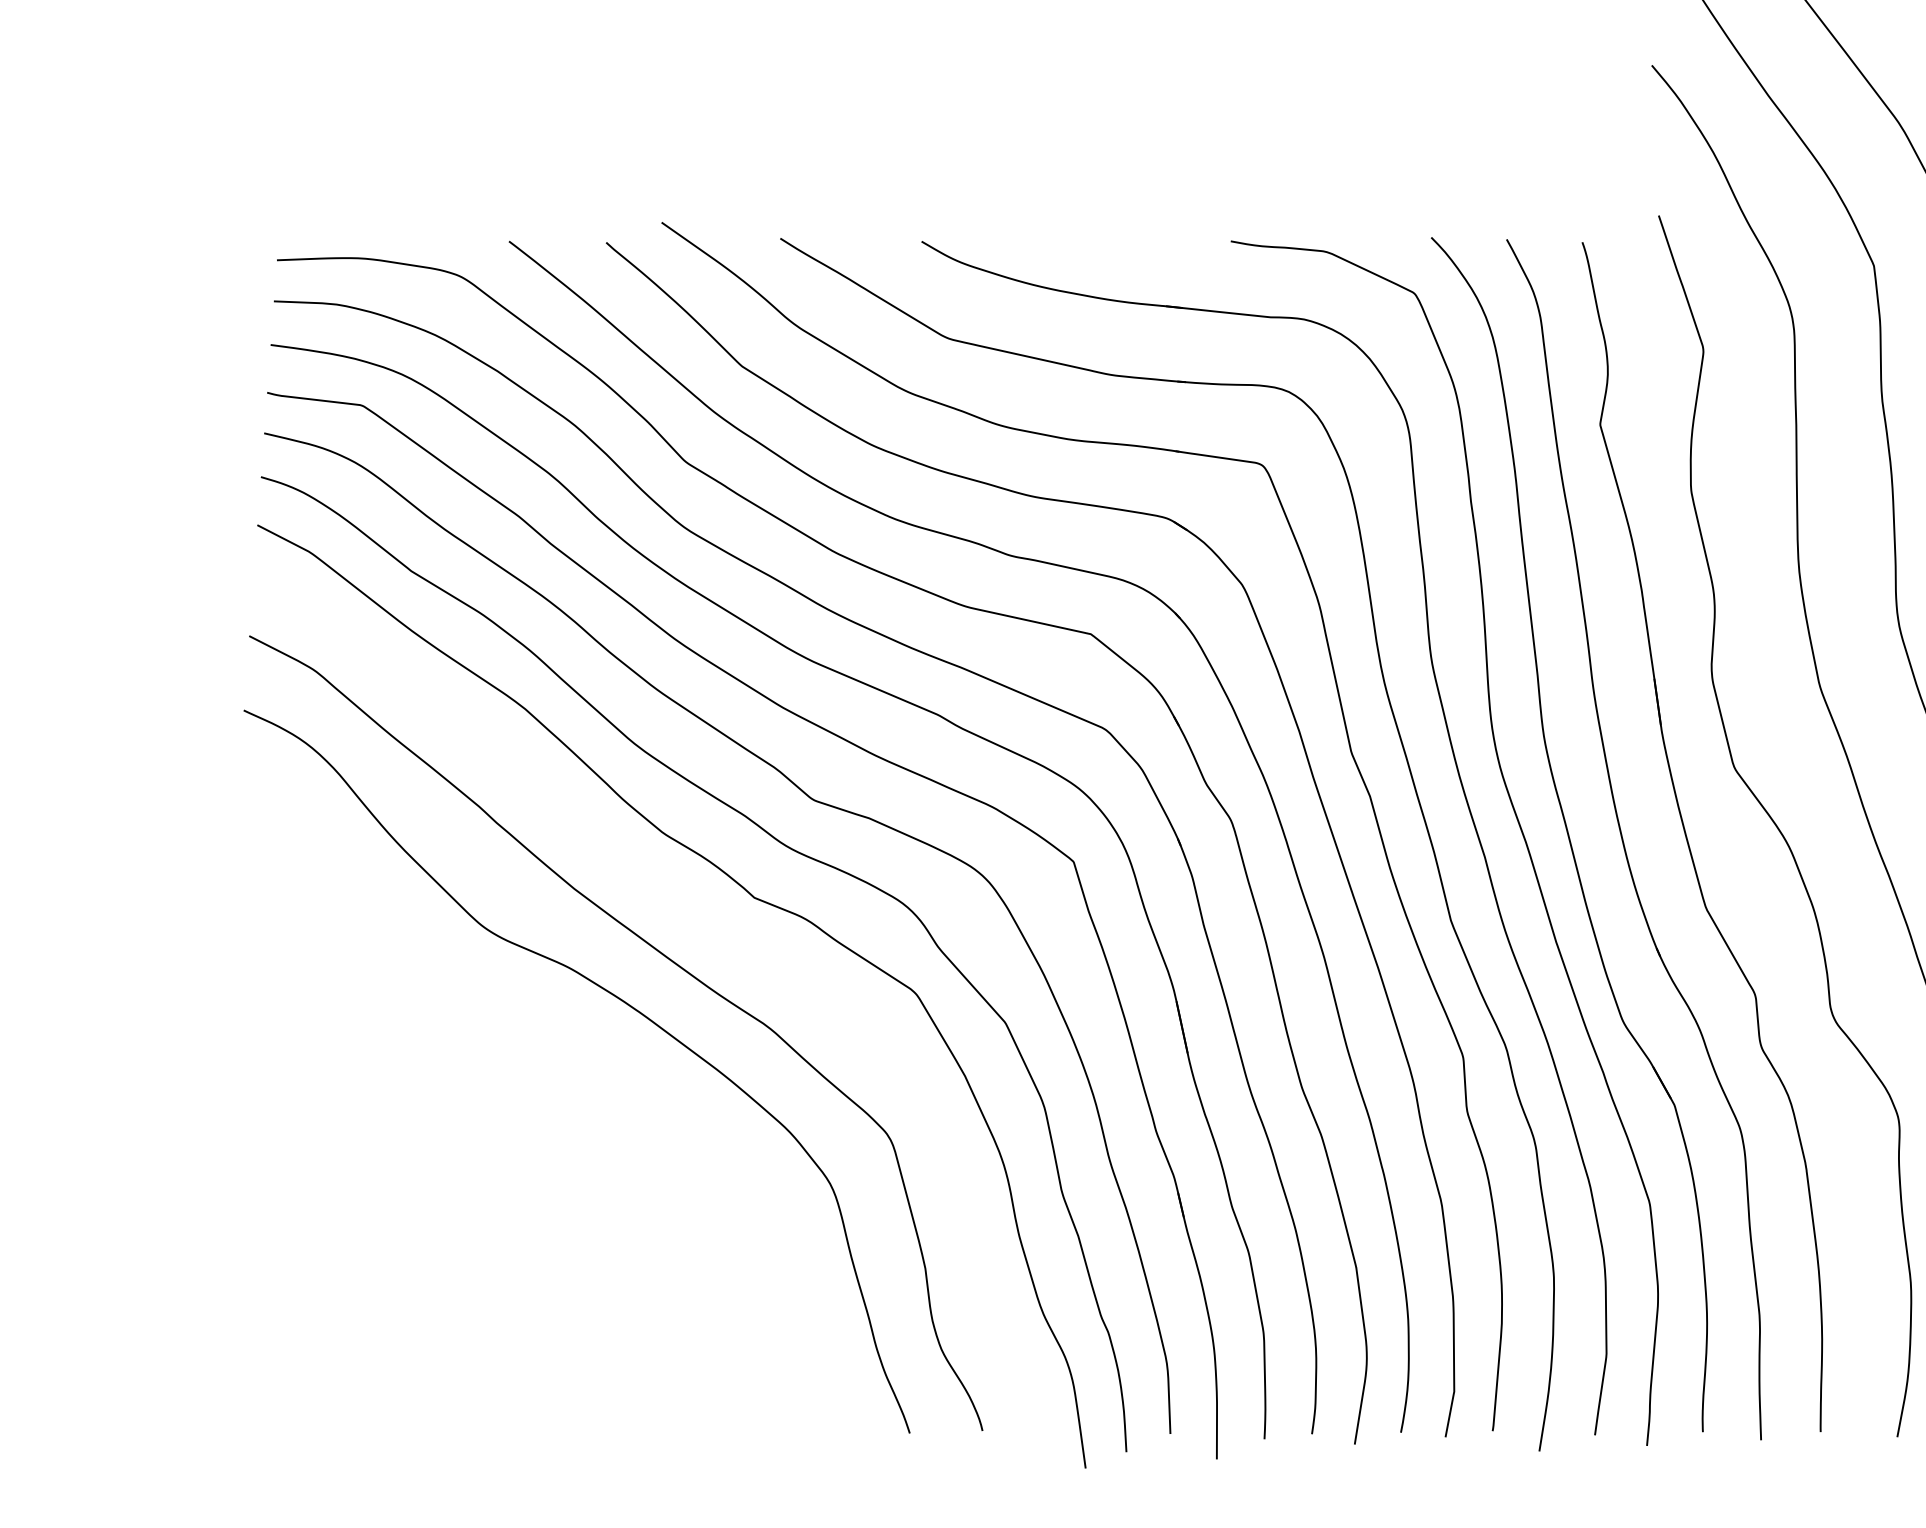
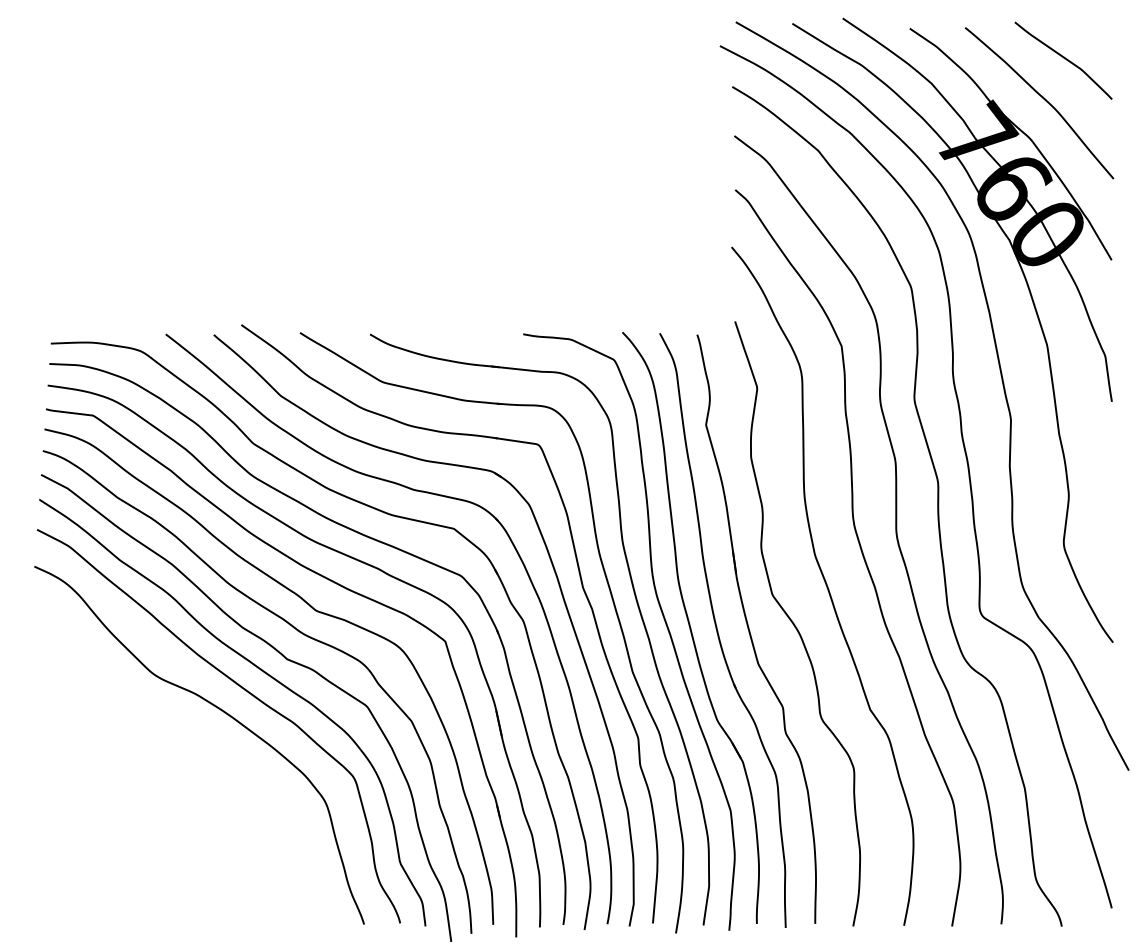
curve: (702, 922) -> (261, 671), added

